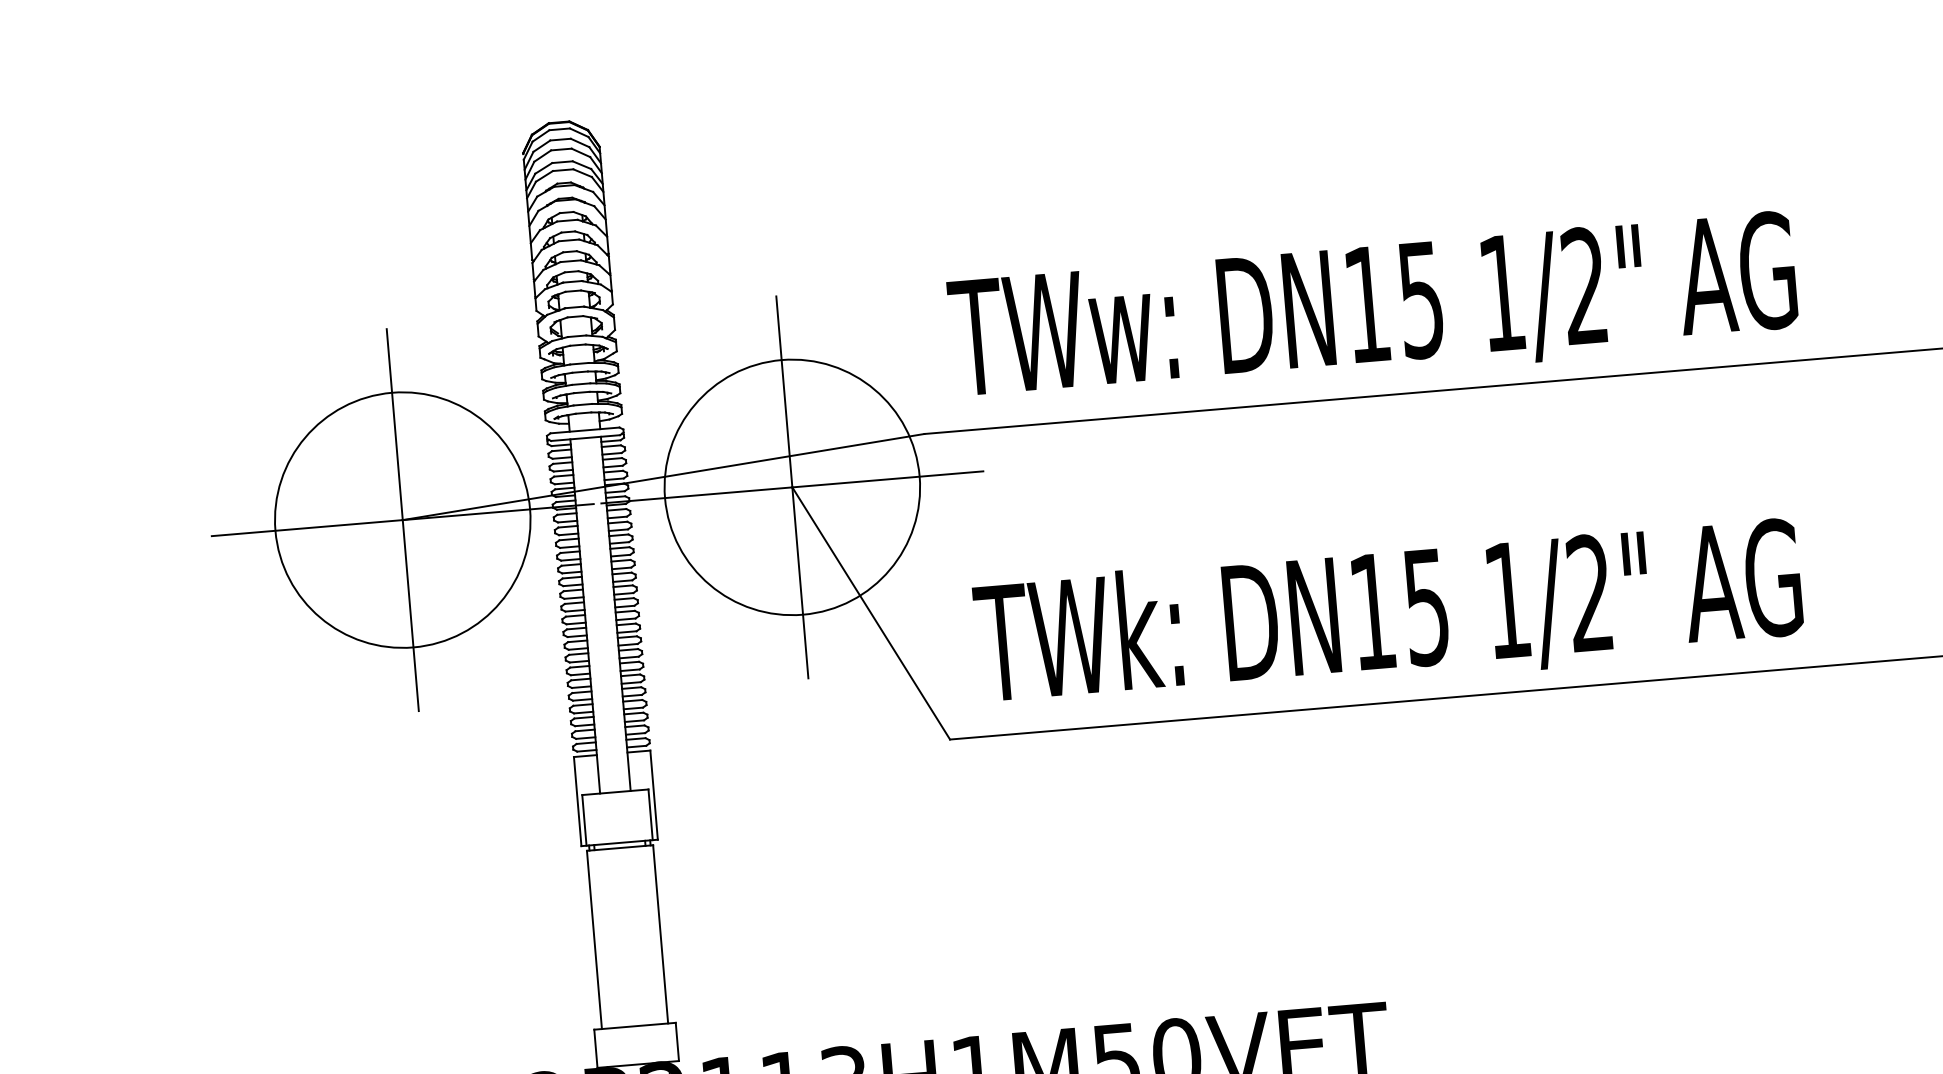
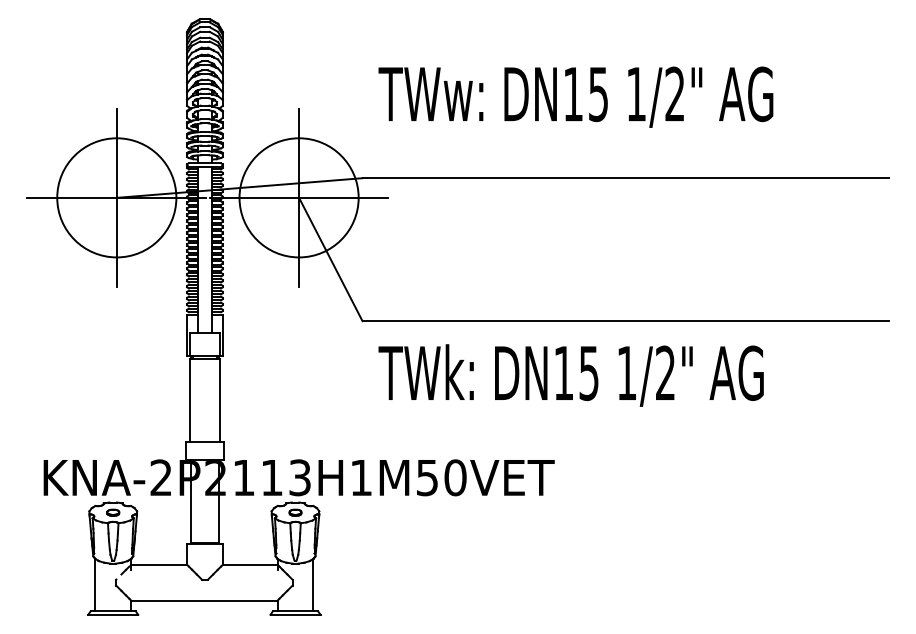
text: (1372, 308) -> (575, 96), moved
text: (1387, 615) -> (570, 375), moved

